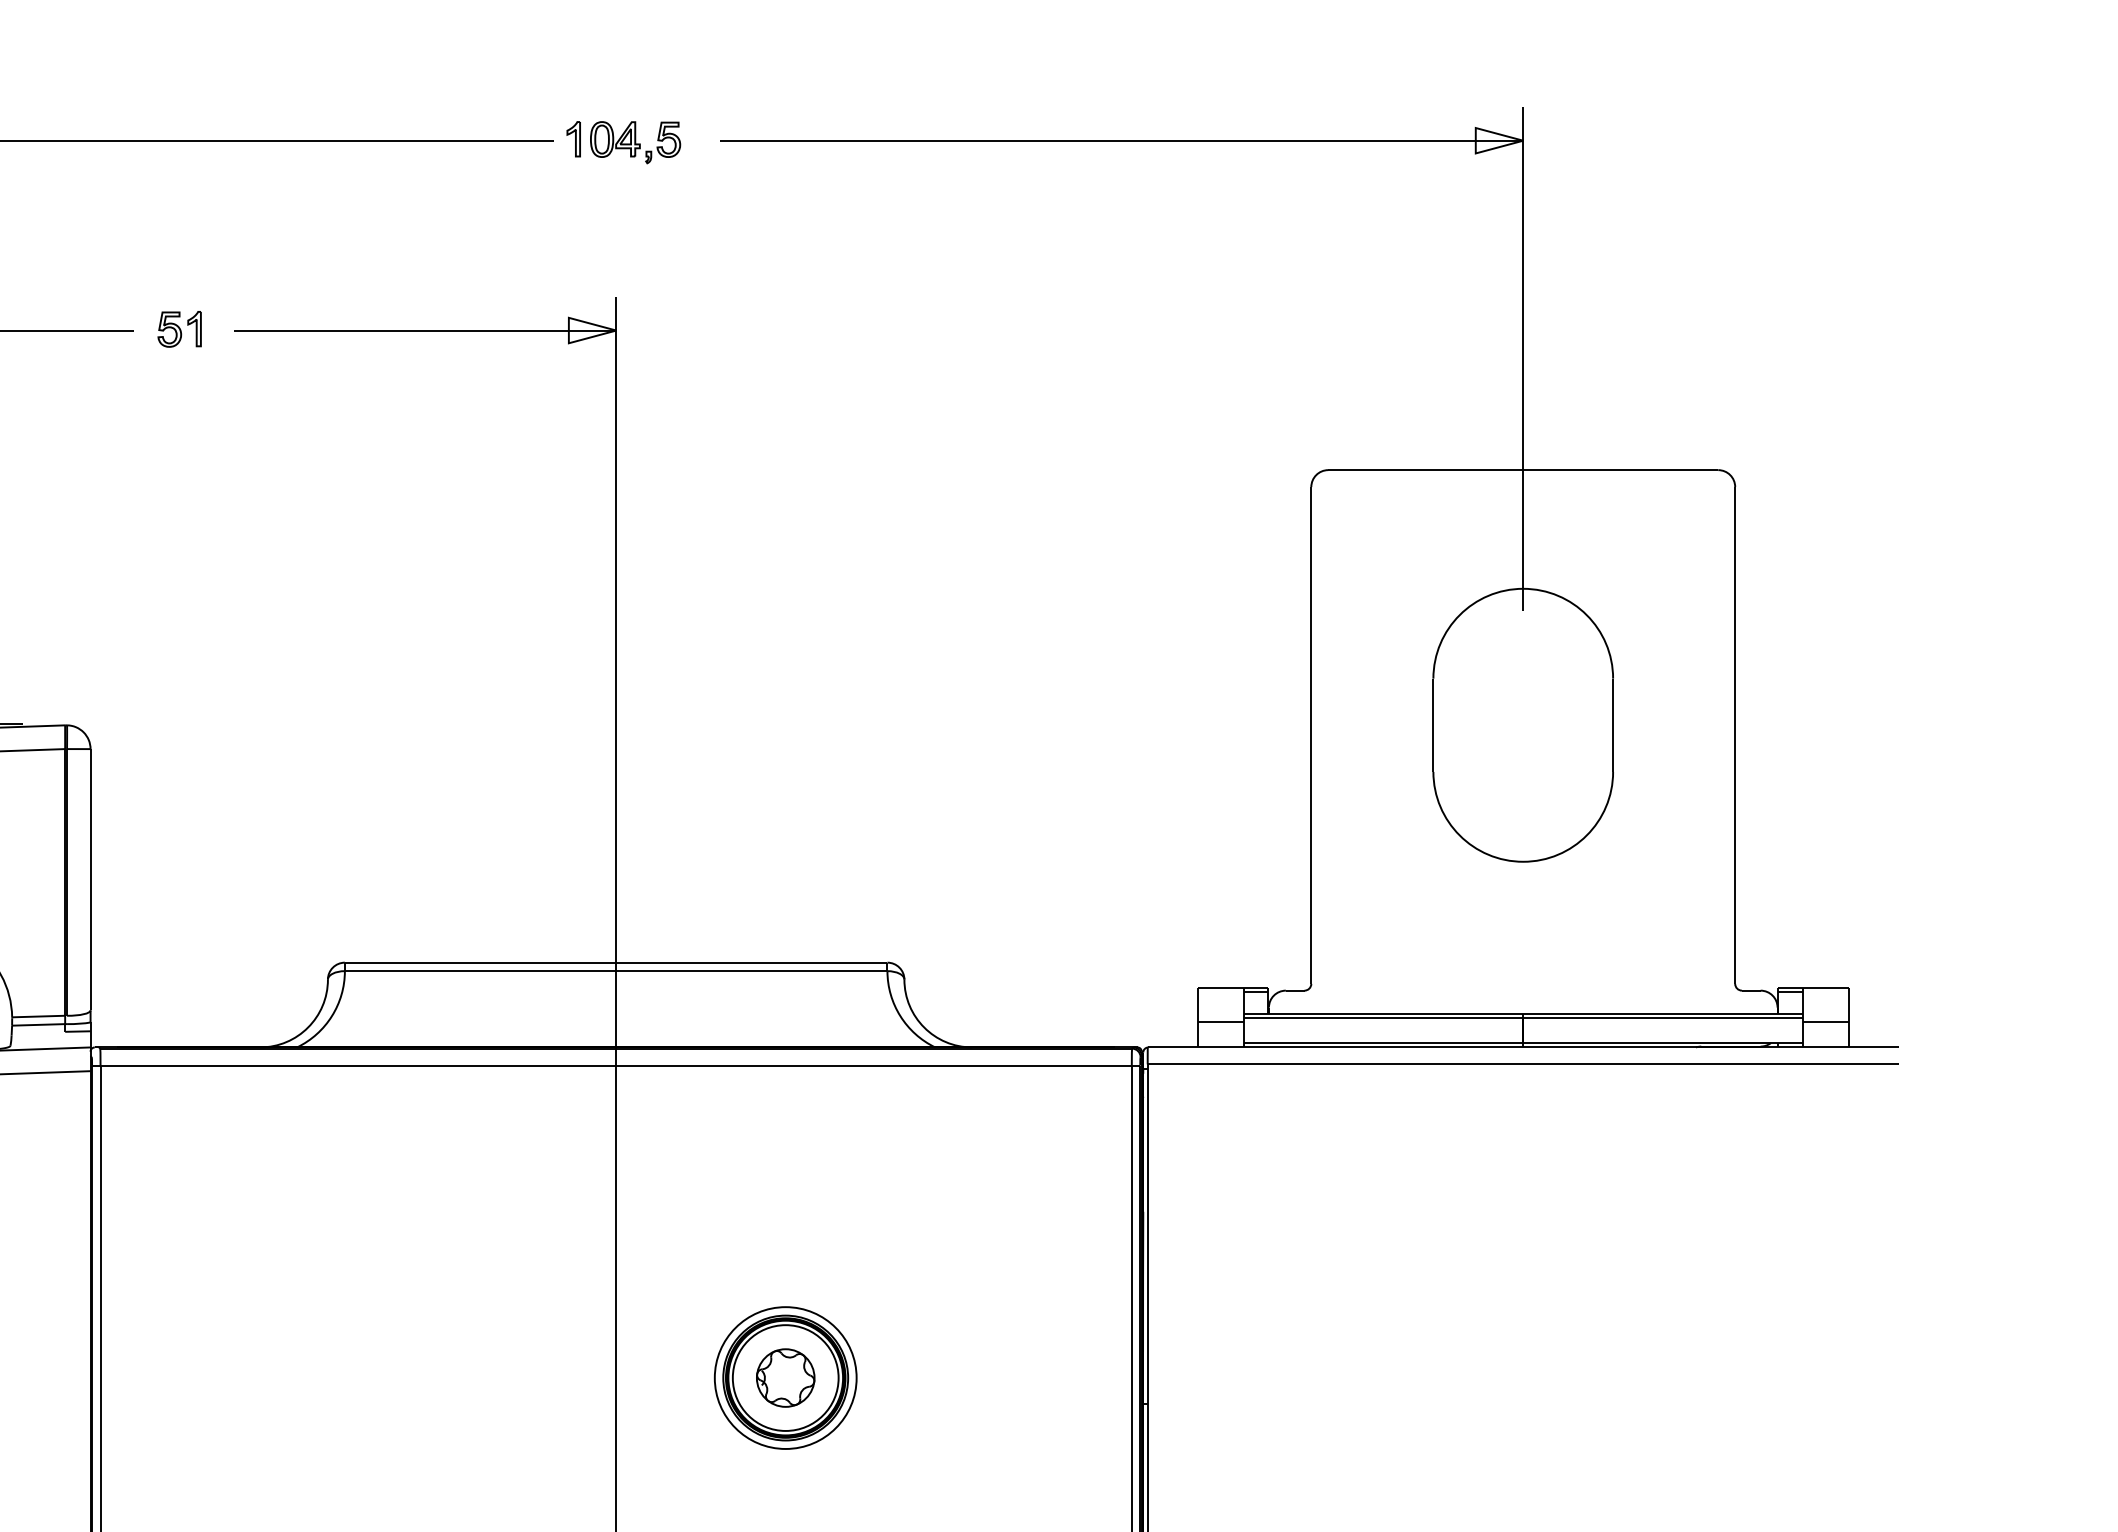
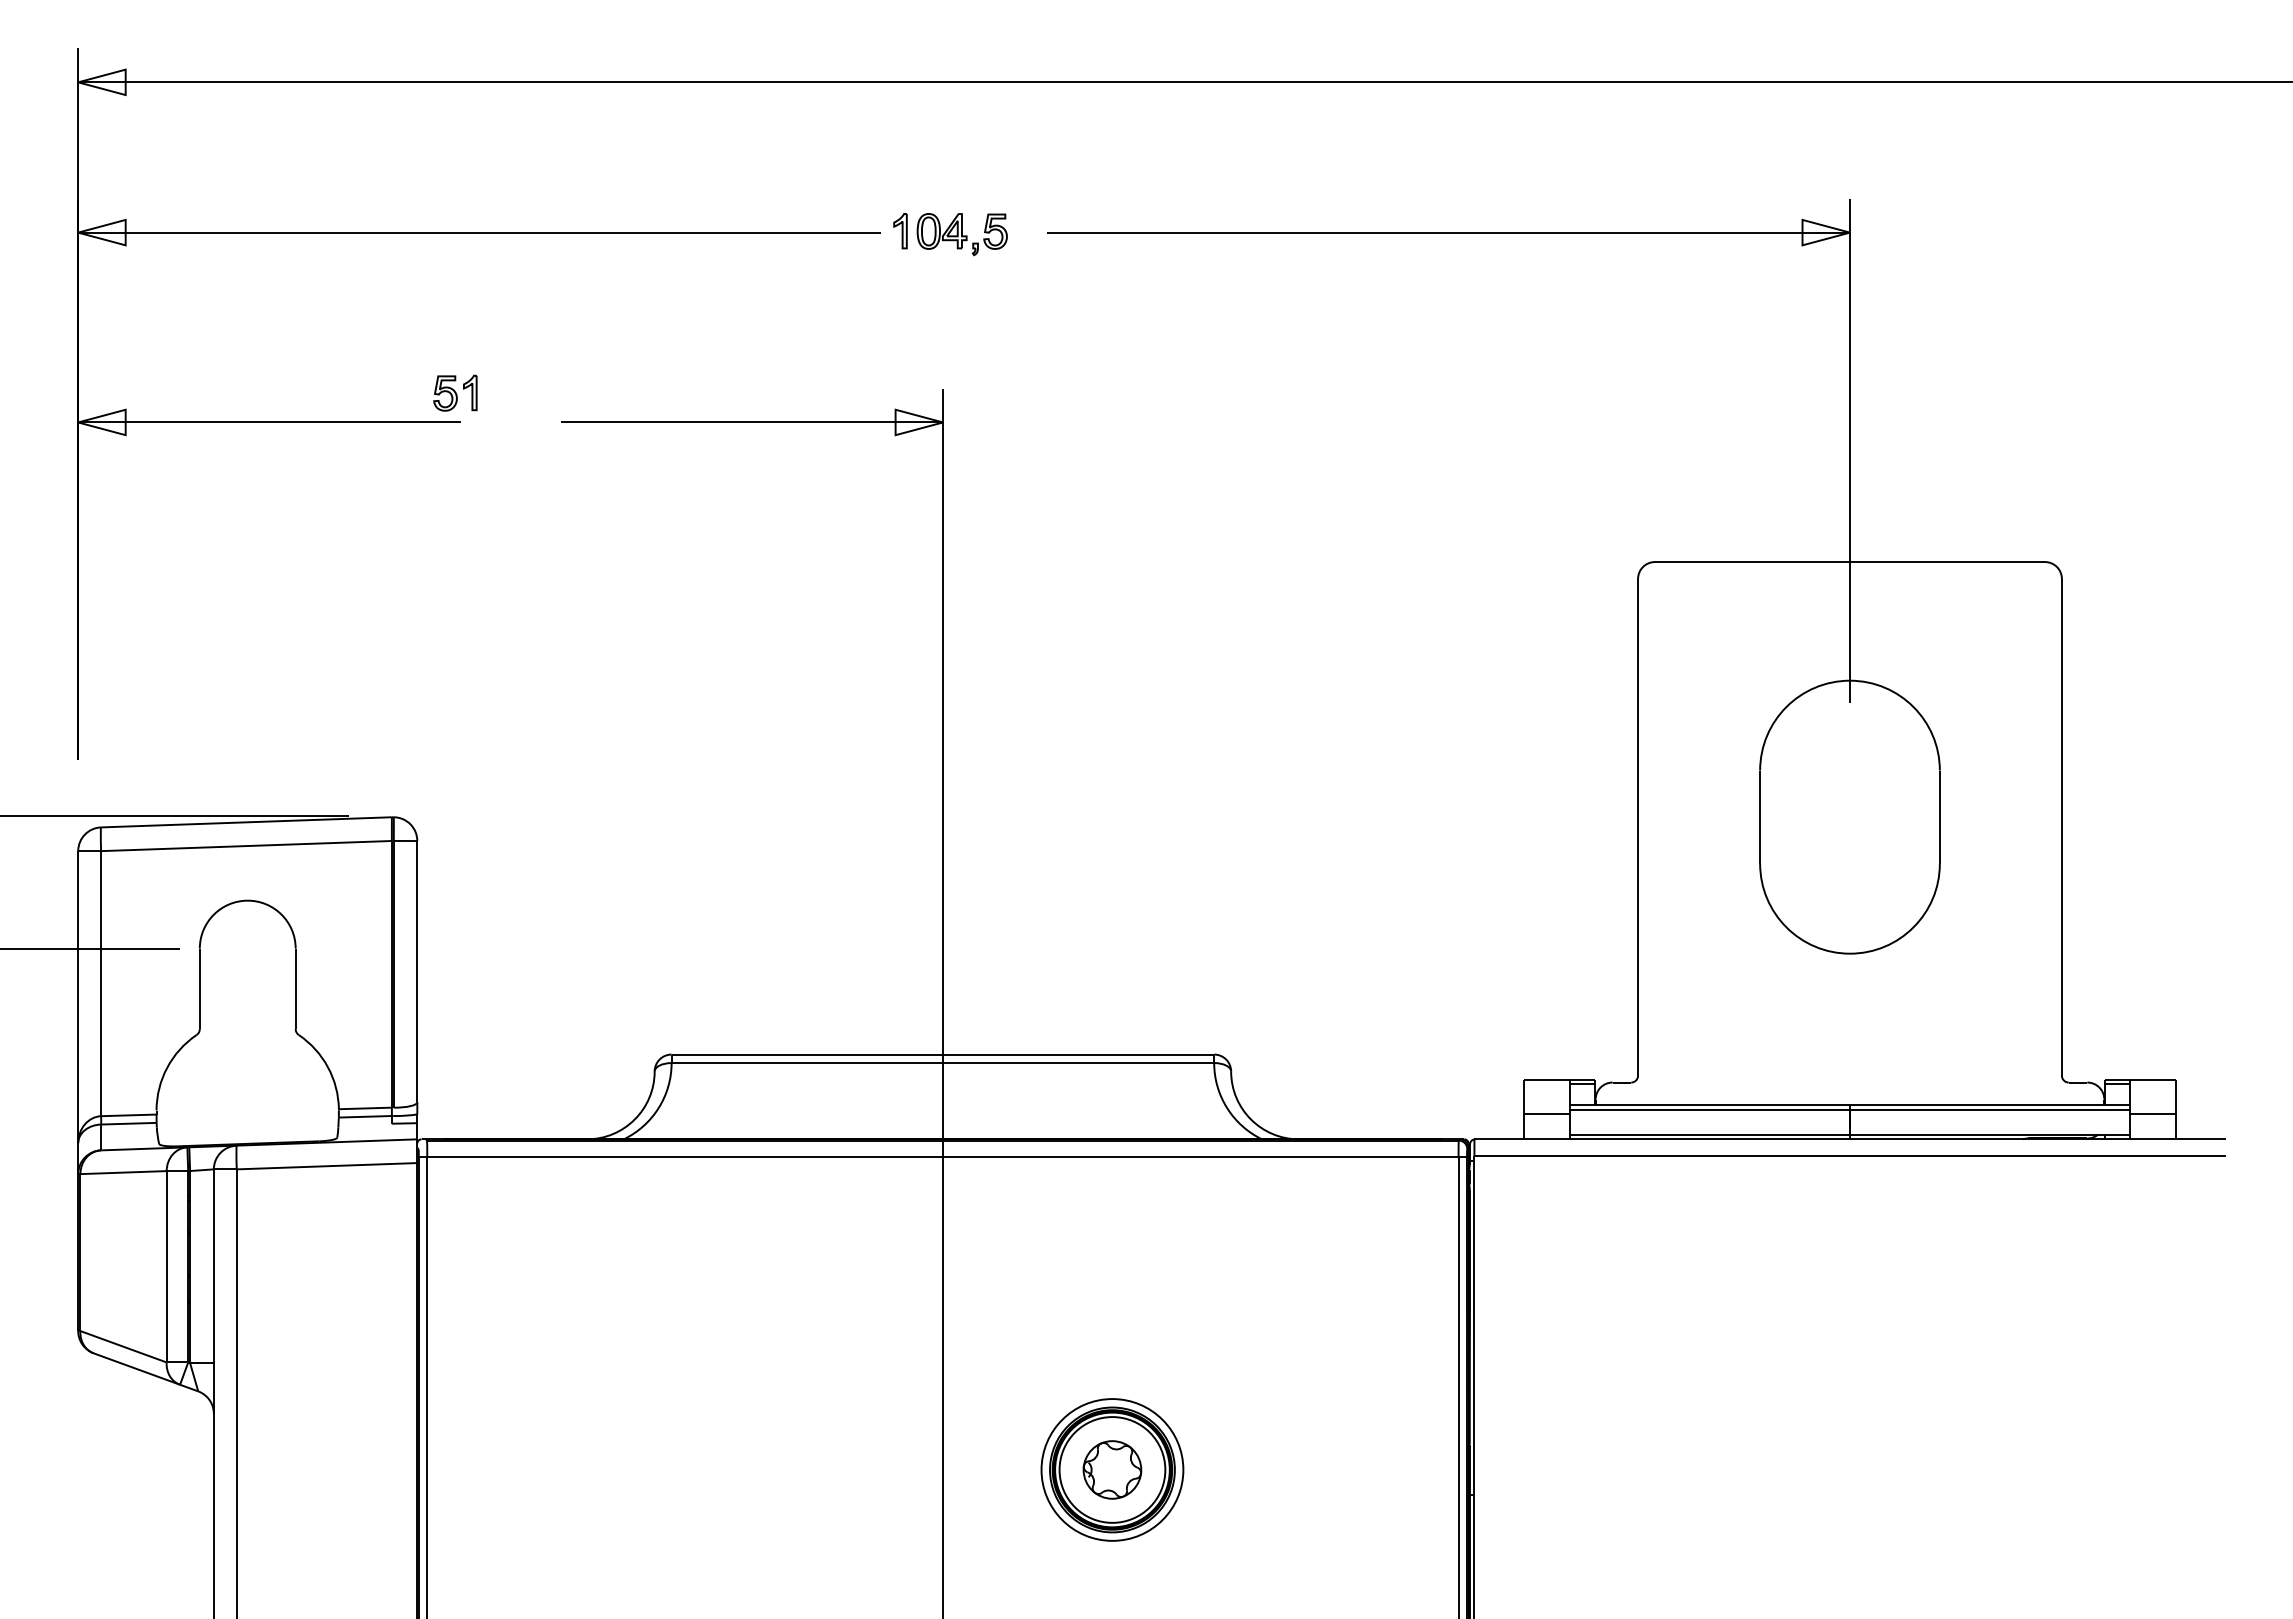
part: (179, 328) -> (455, 392), moved

